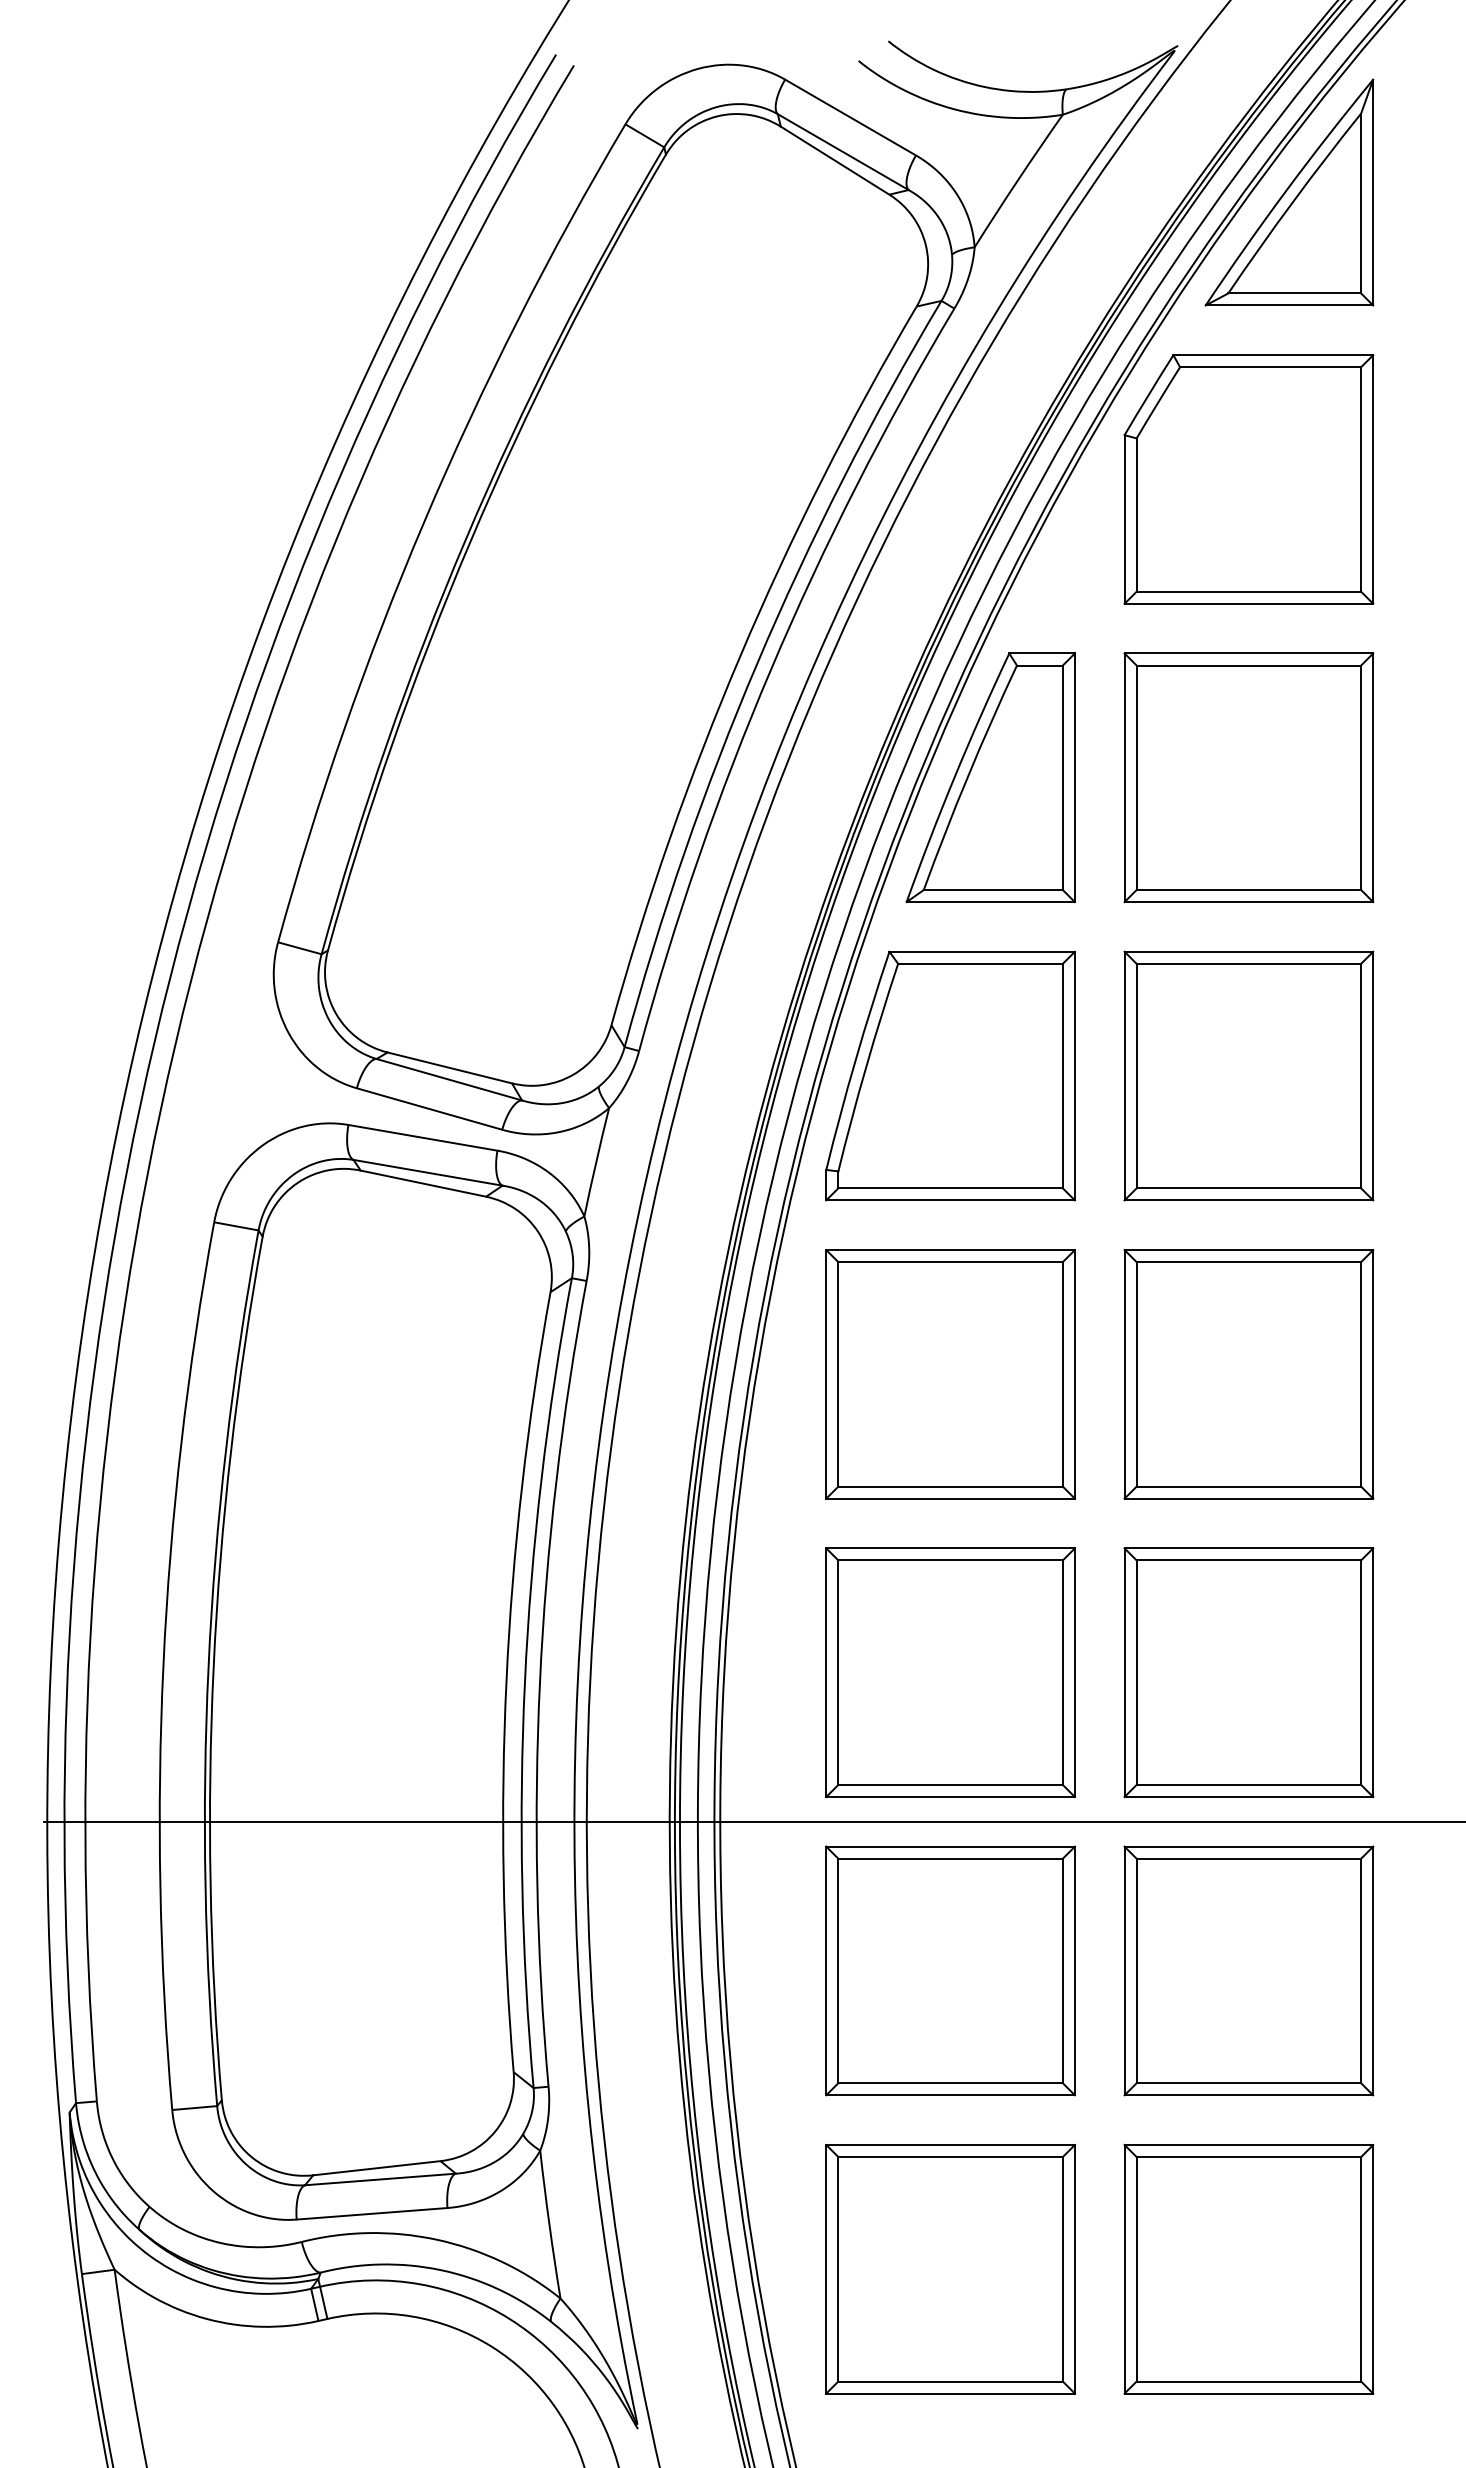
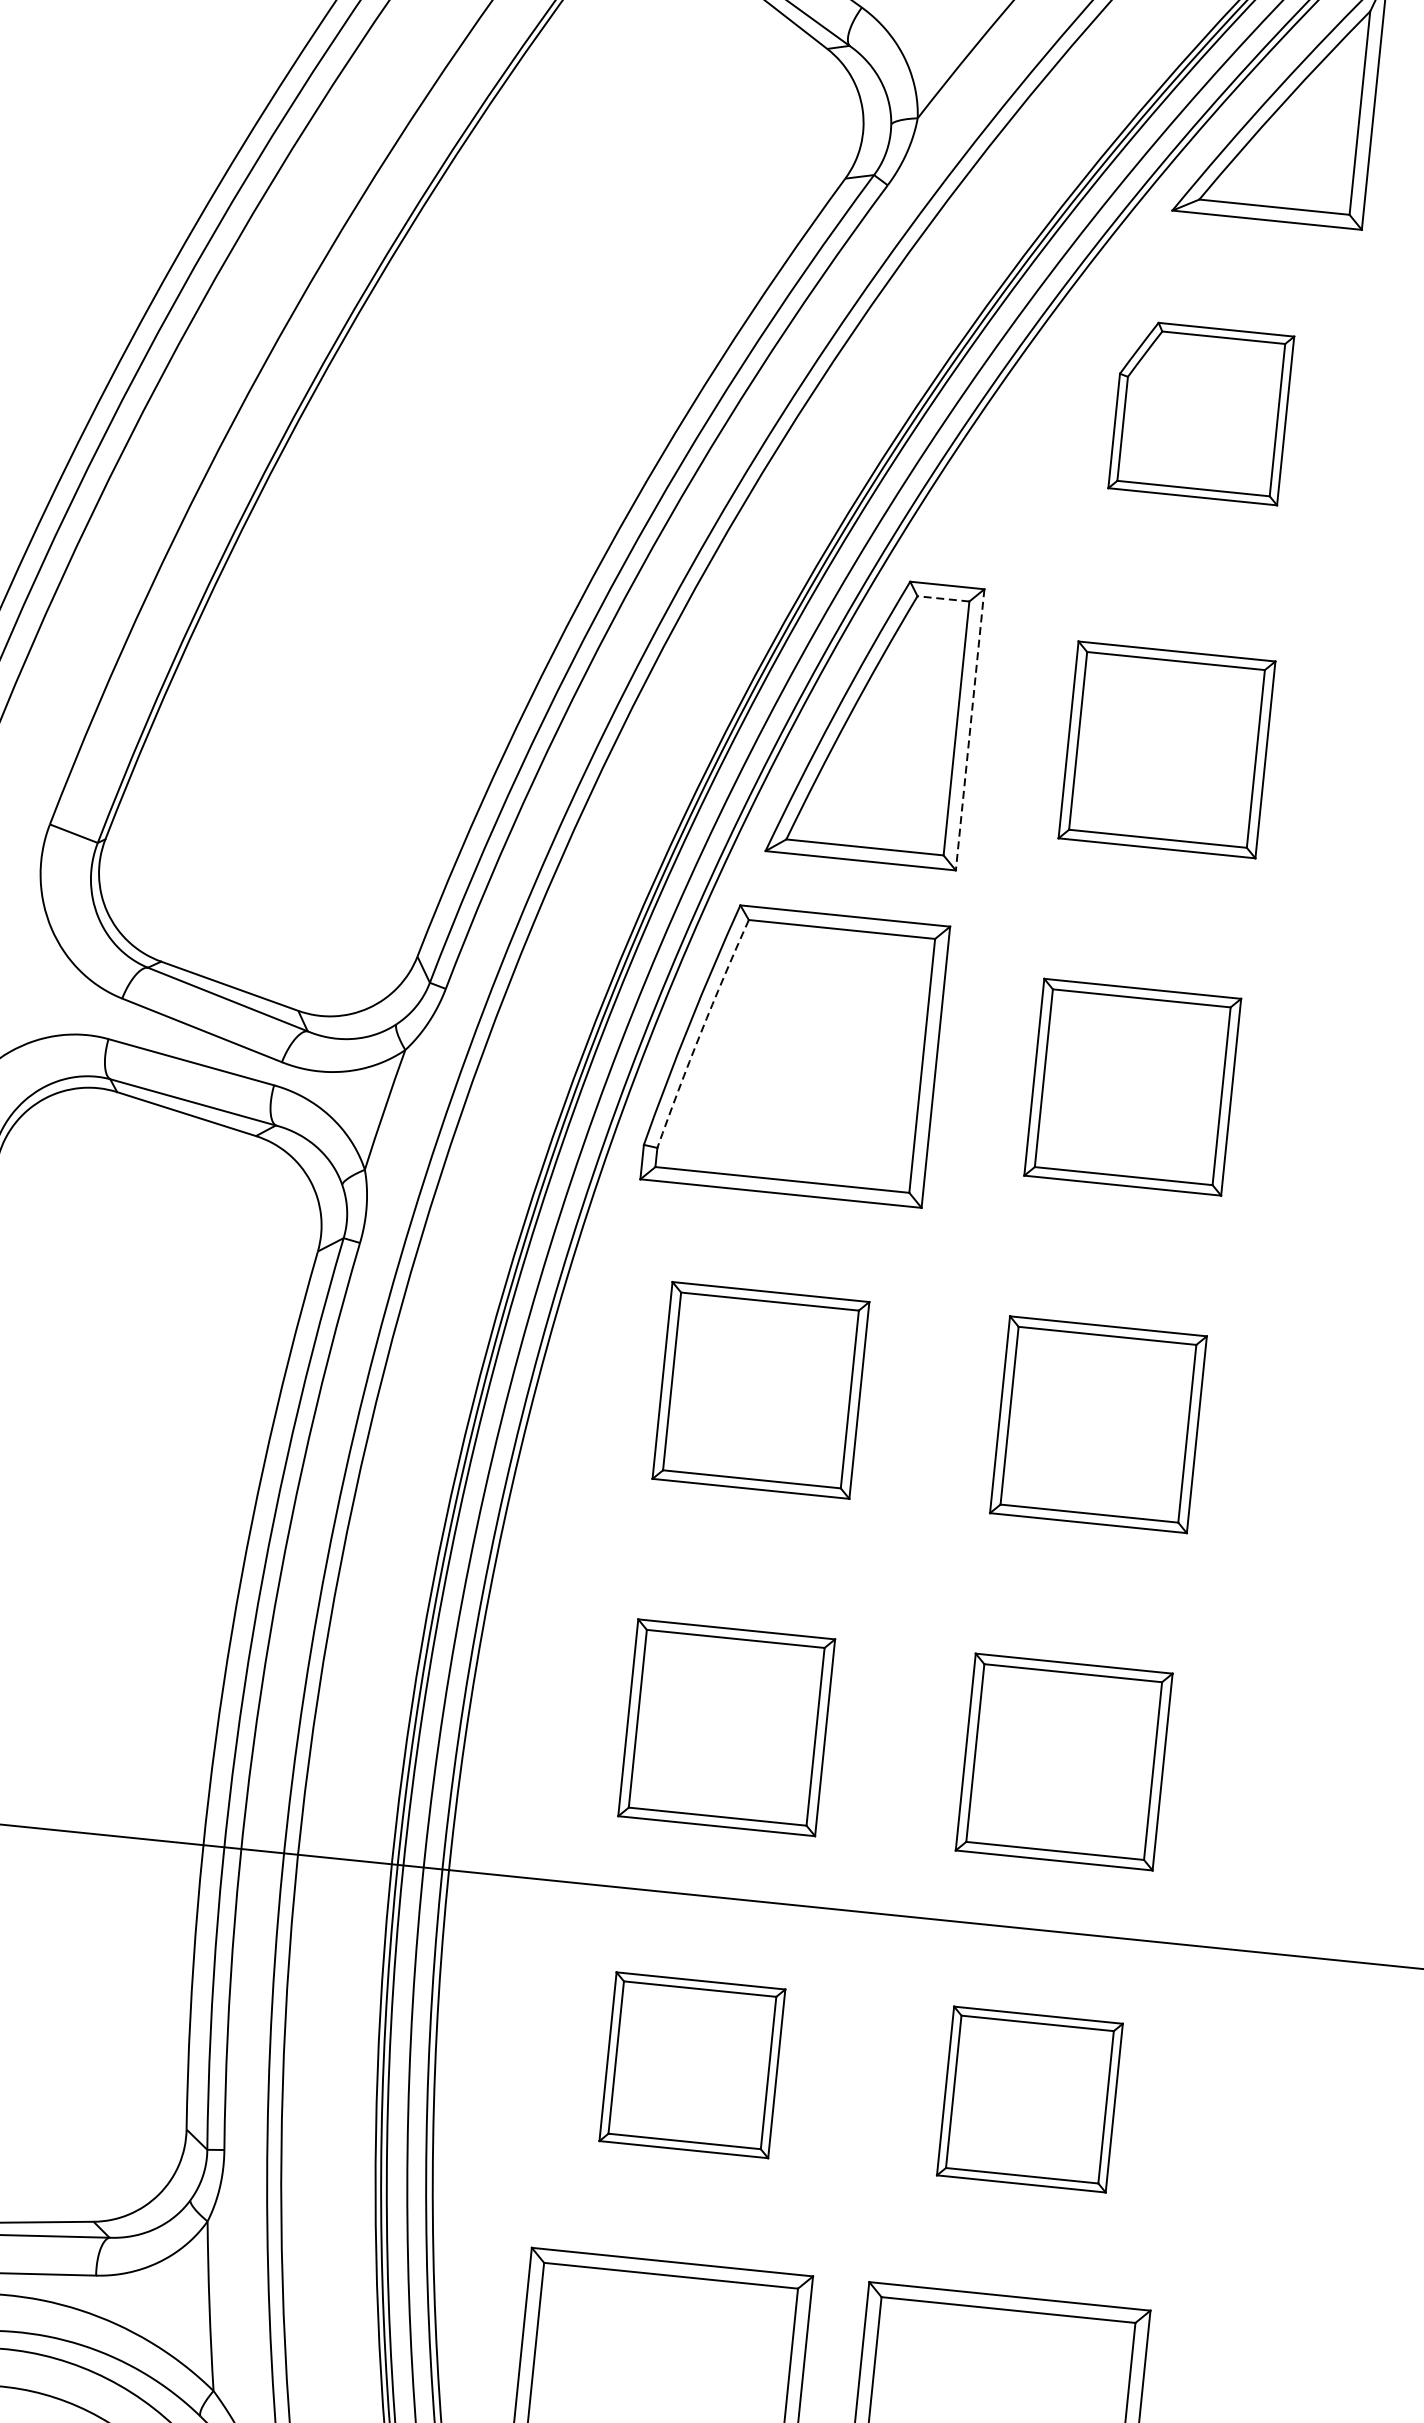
part: (1248, 479) -> (1200, 412), size x0.6
line: (1039, 665) -> (943, 598), solid -> dashed
part: (1248, 777) -> (1166, 749), size x0.7
line: (1074, 778) -> (969, 730), solid -> dashed
arc: (866, 1067) -> (701, 1033), solid -> dashed
part: (1248, 1075) -> (1132, 1086), size x0.7
part: (950, 1374) -> (760, 1390), size x0.7
part: (1248, 1374) -> (1097, 1424), size x0.7
part: (950, 1672) -> (726, 1727), size x0.7
part: (1248, 1672) -> (1063, 1761), size x0.7
part: (950, 1970) -> (692, 2064), size x0.6
part: (1248, 1970) -> (1029, 2098), size x0.6

